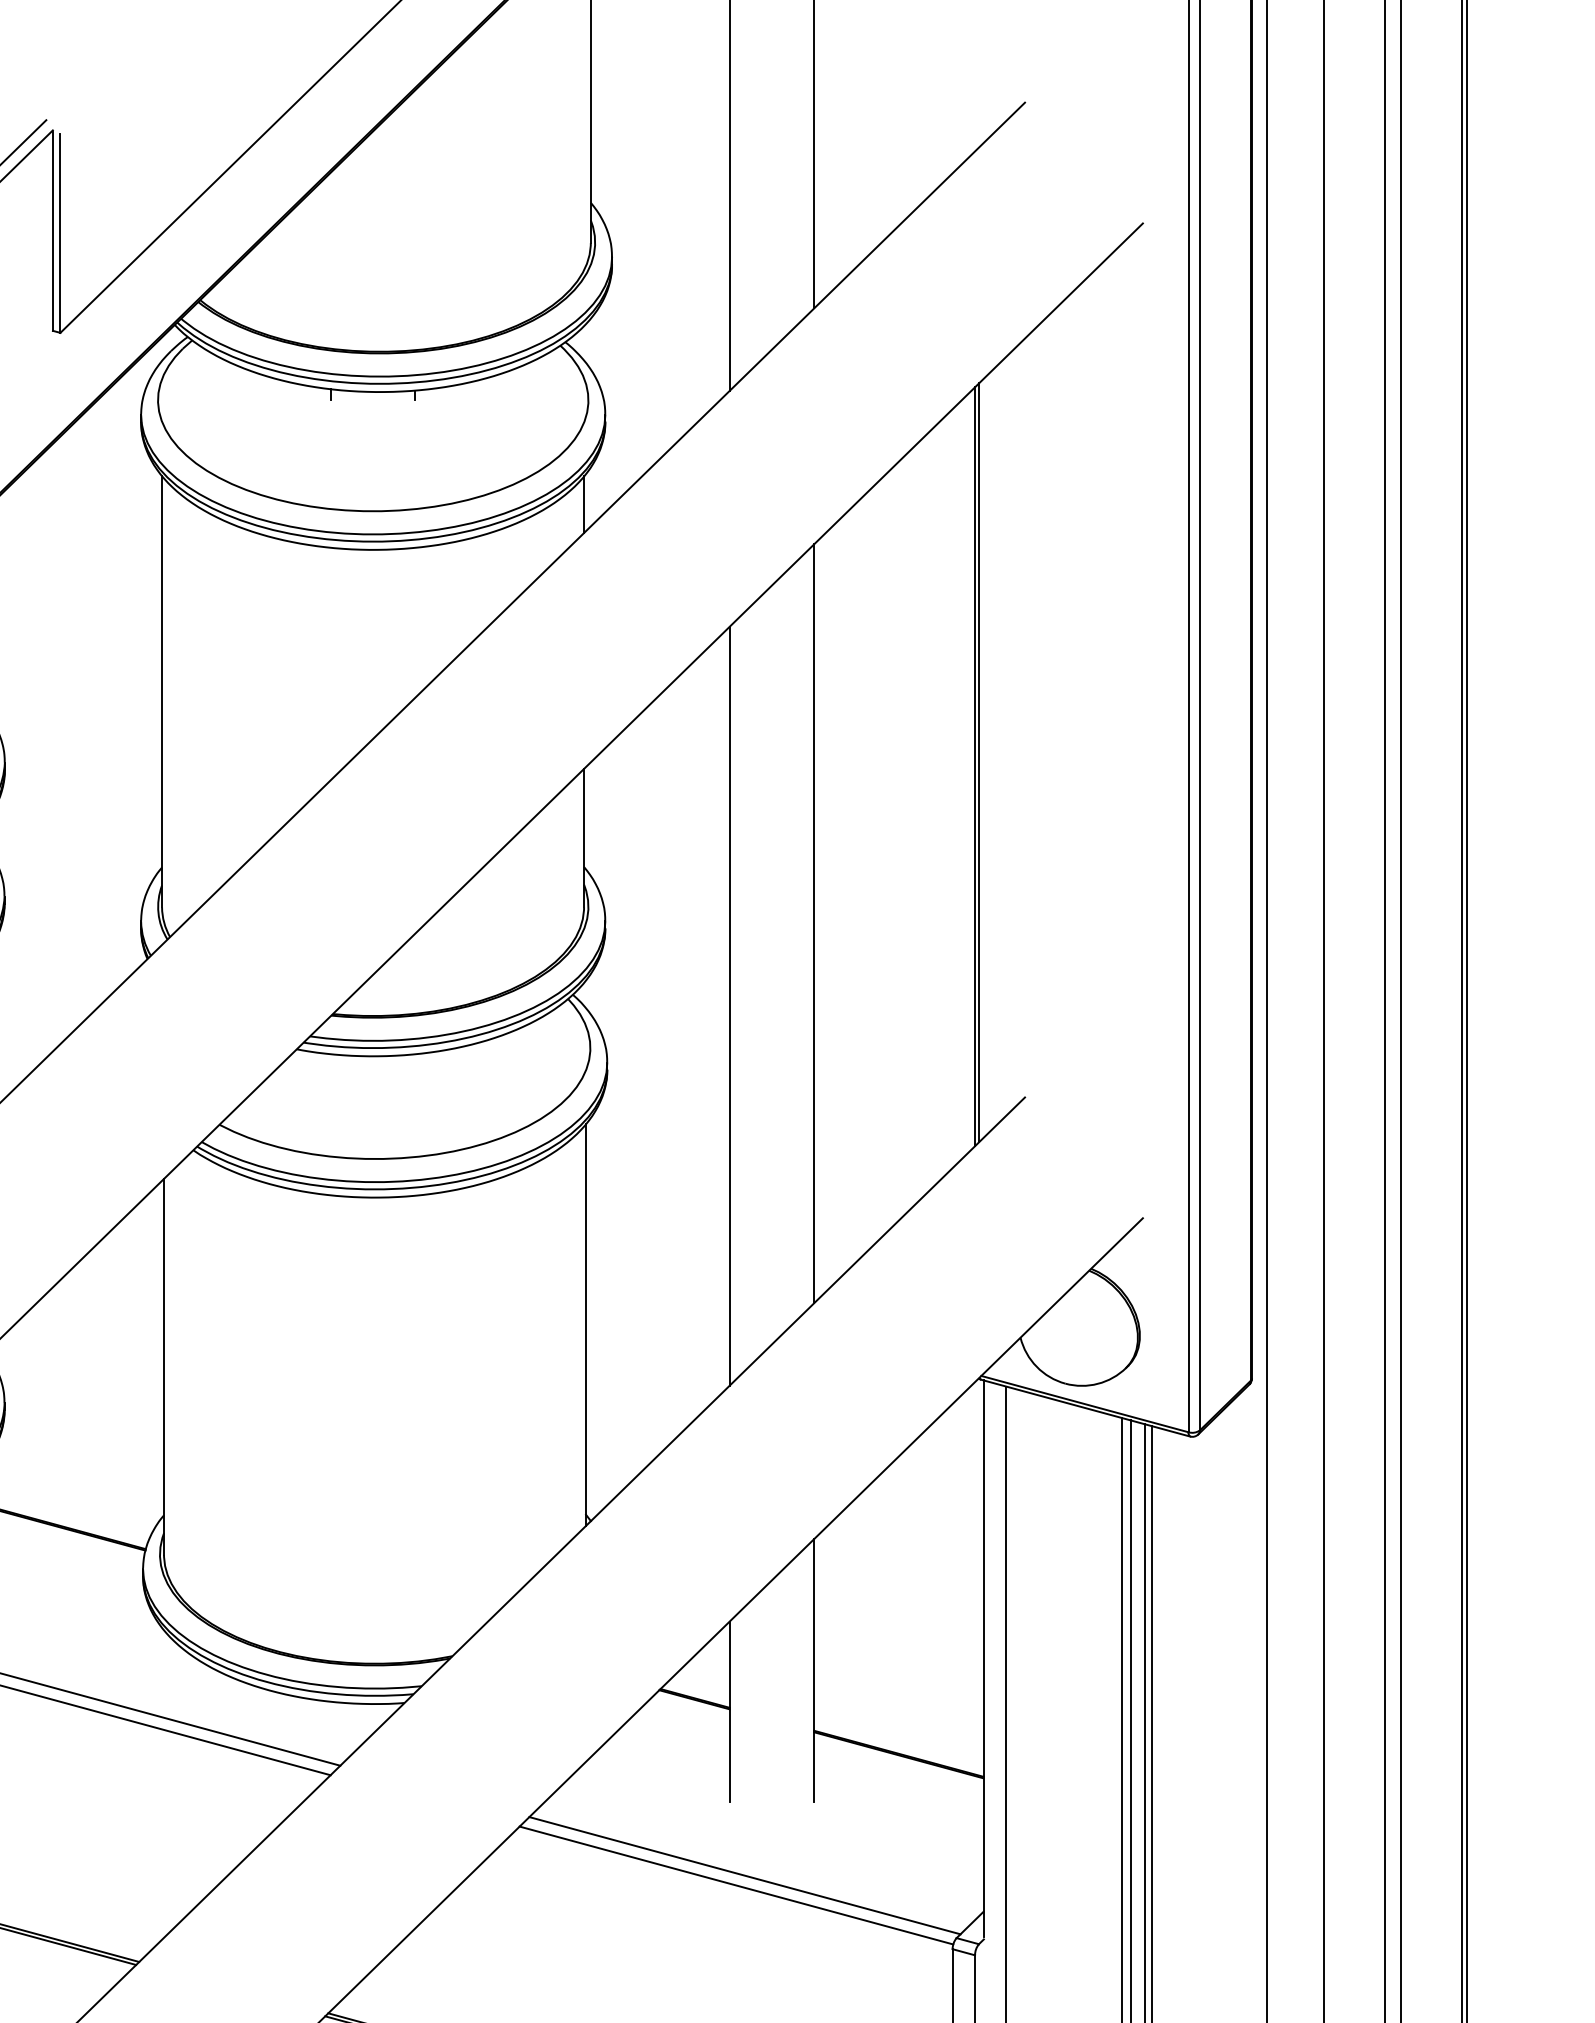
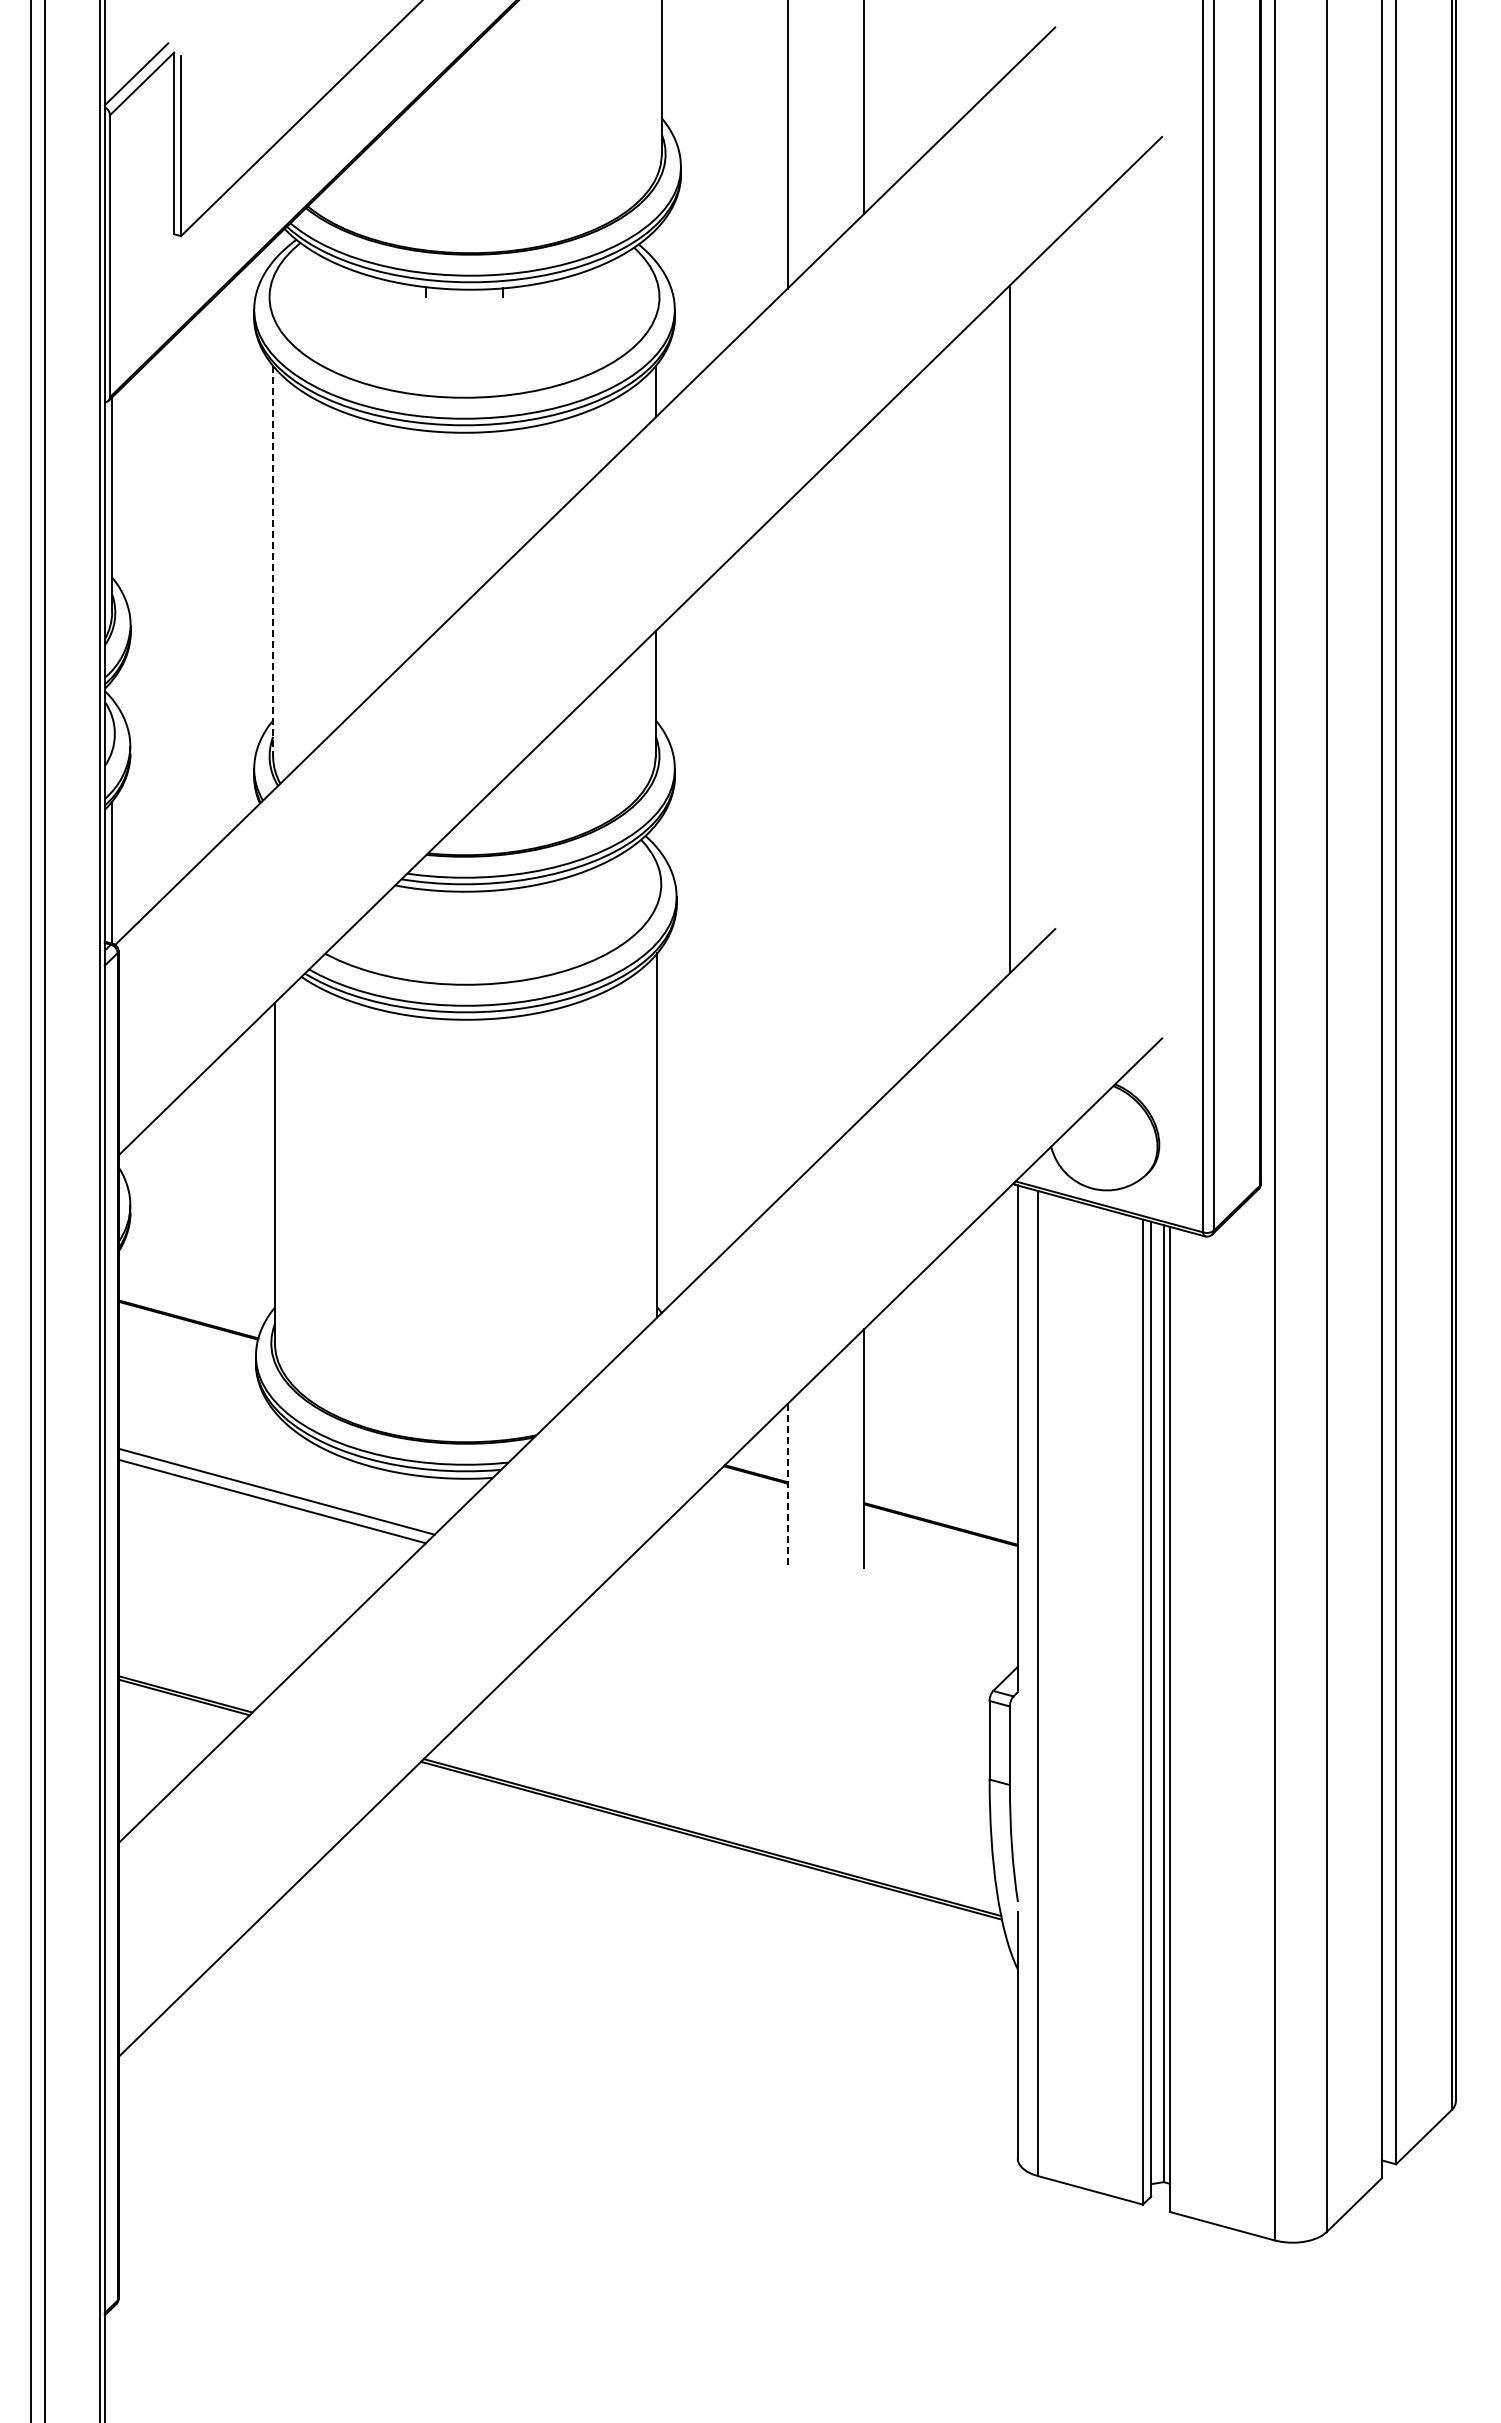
line: (162, 691) -> (273, 561), solid -> dashed
line: (978, 762) -> (1013, 625), removed
line: (814, 923) -> (864, 771), removed
line: (729, 1006) -> (787, 846), removed
line: (729, 1711) -> (787, 1485), solid -> dashed
line: (745, 1875) -> (801, 1634), removed
line: (736, 1884) -> (793, 1642), removed

